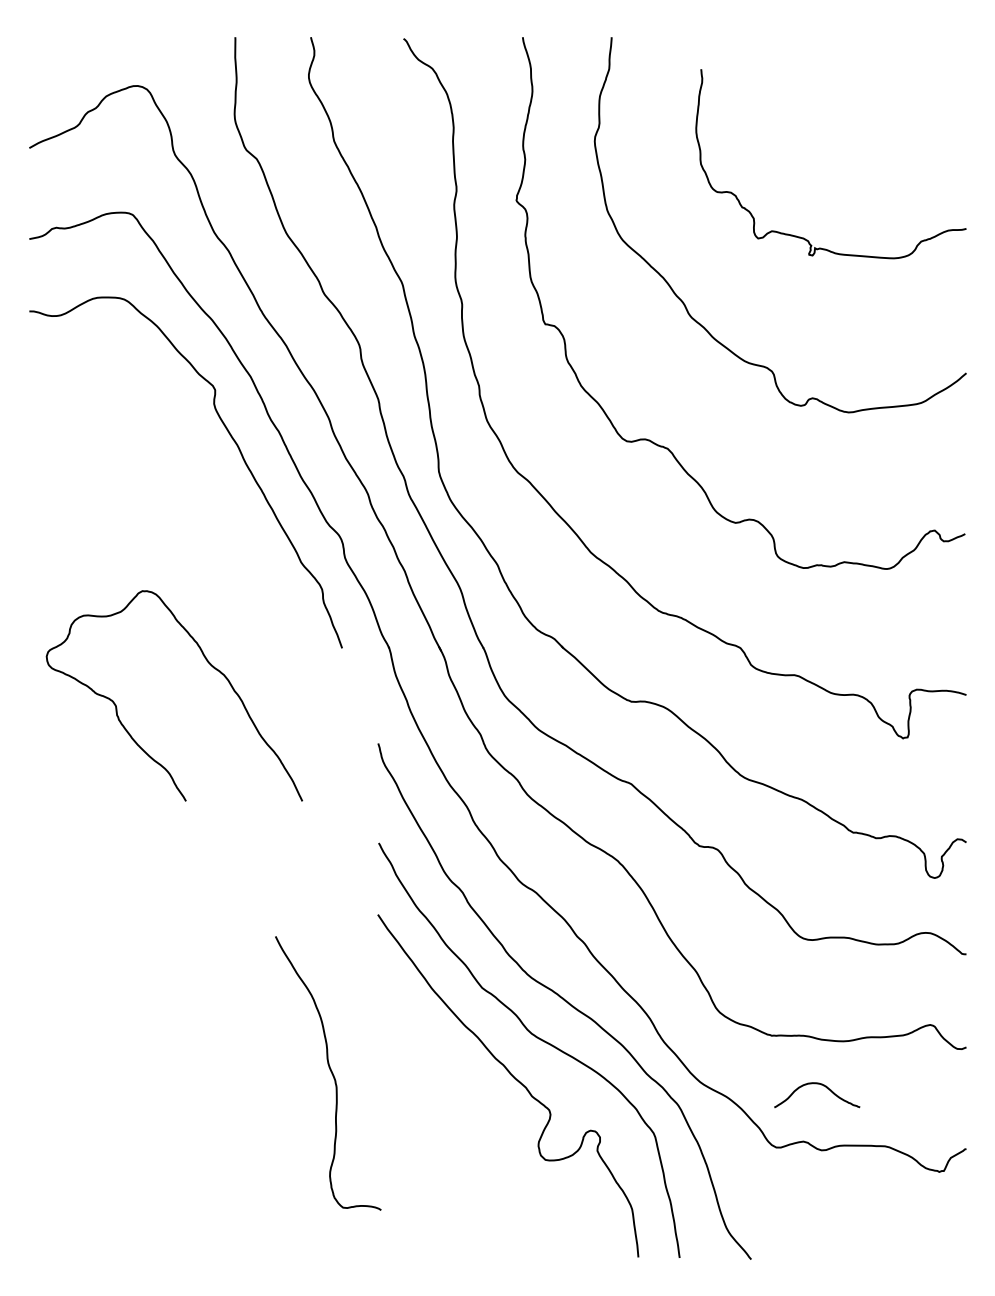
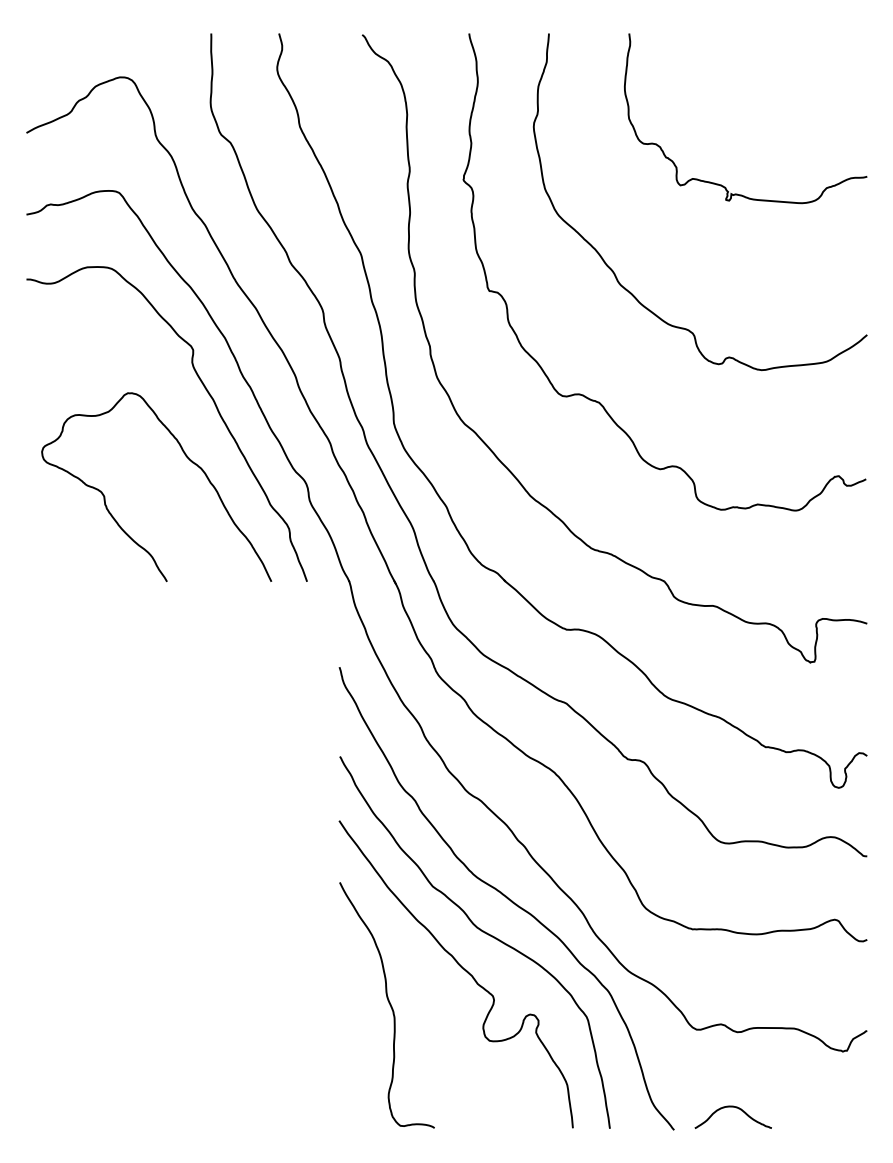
curve: (803, 237) -> (721, 184), moved
curve: (207, 662) -> (186, 457), moved
curve: (330, 1071) -> (389, 1003), moved
curve: (821, 1085) -> (737, 1108), moved

